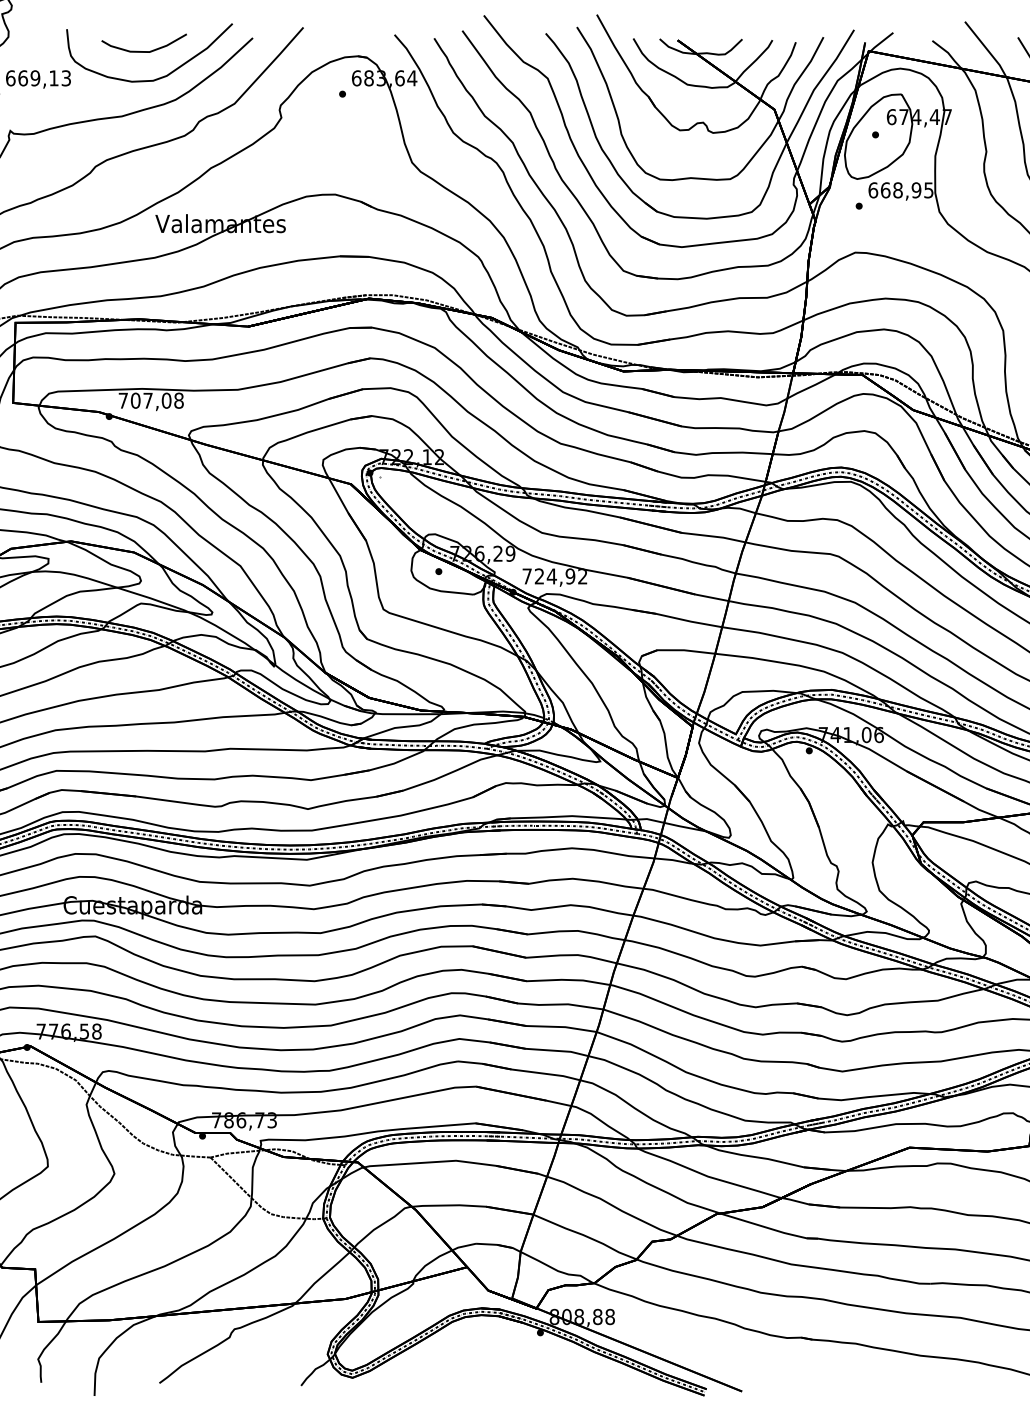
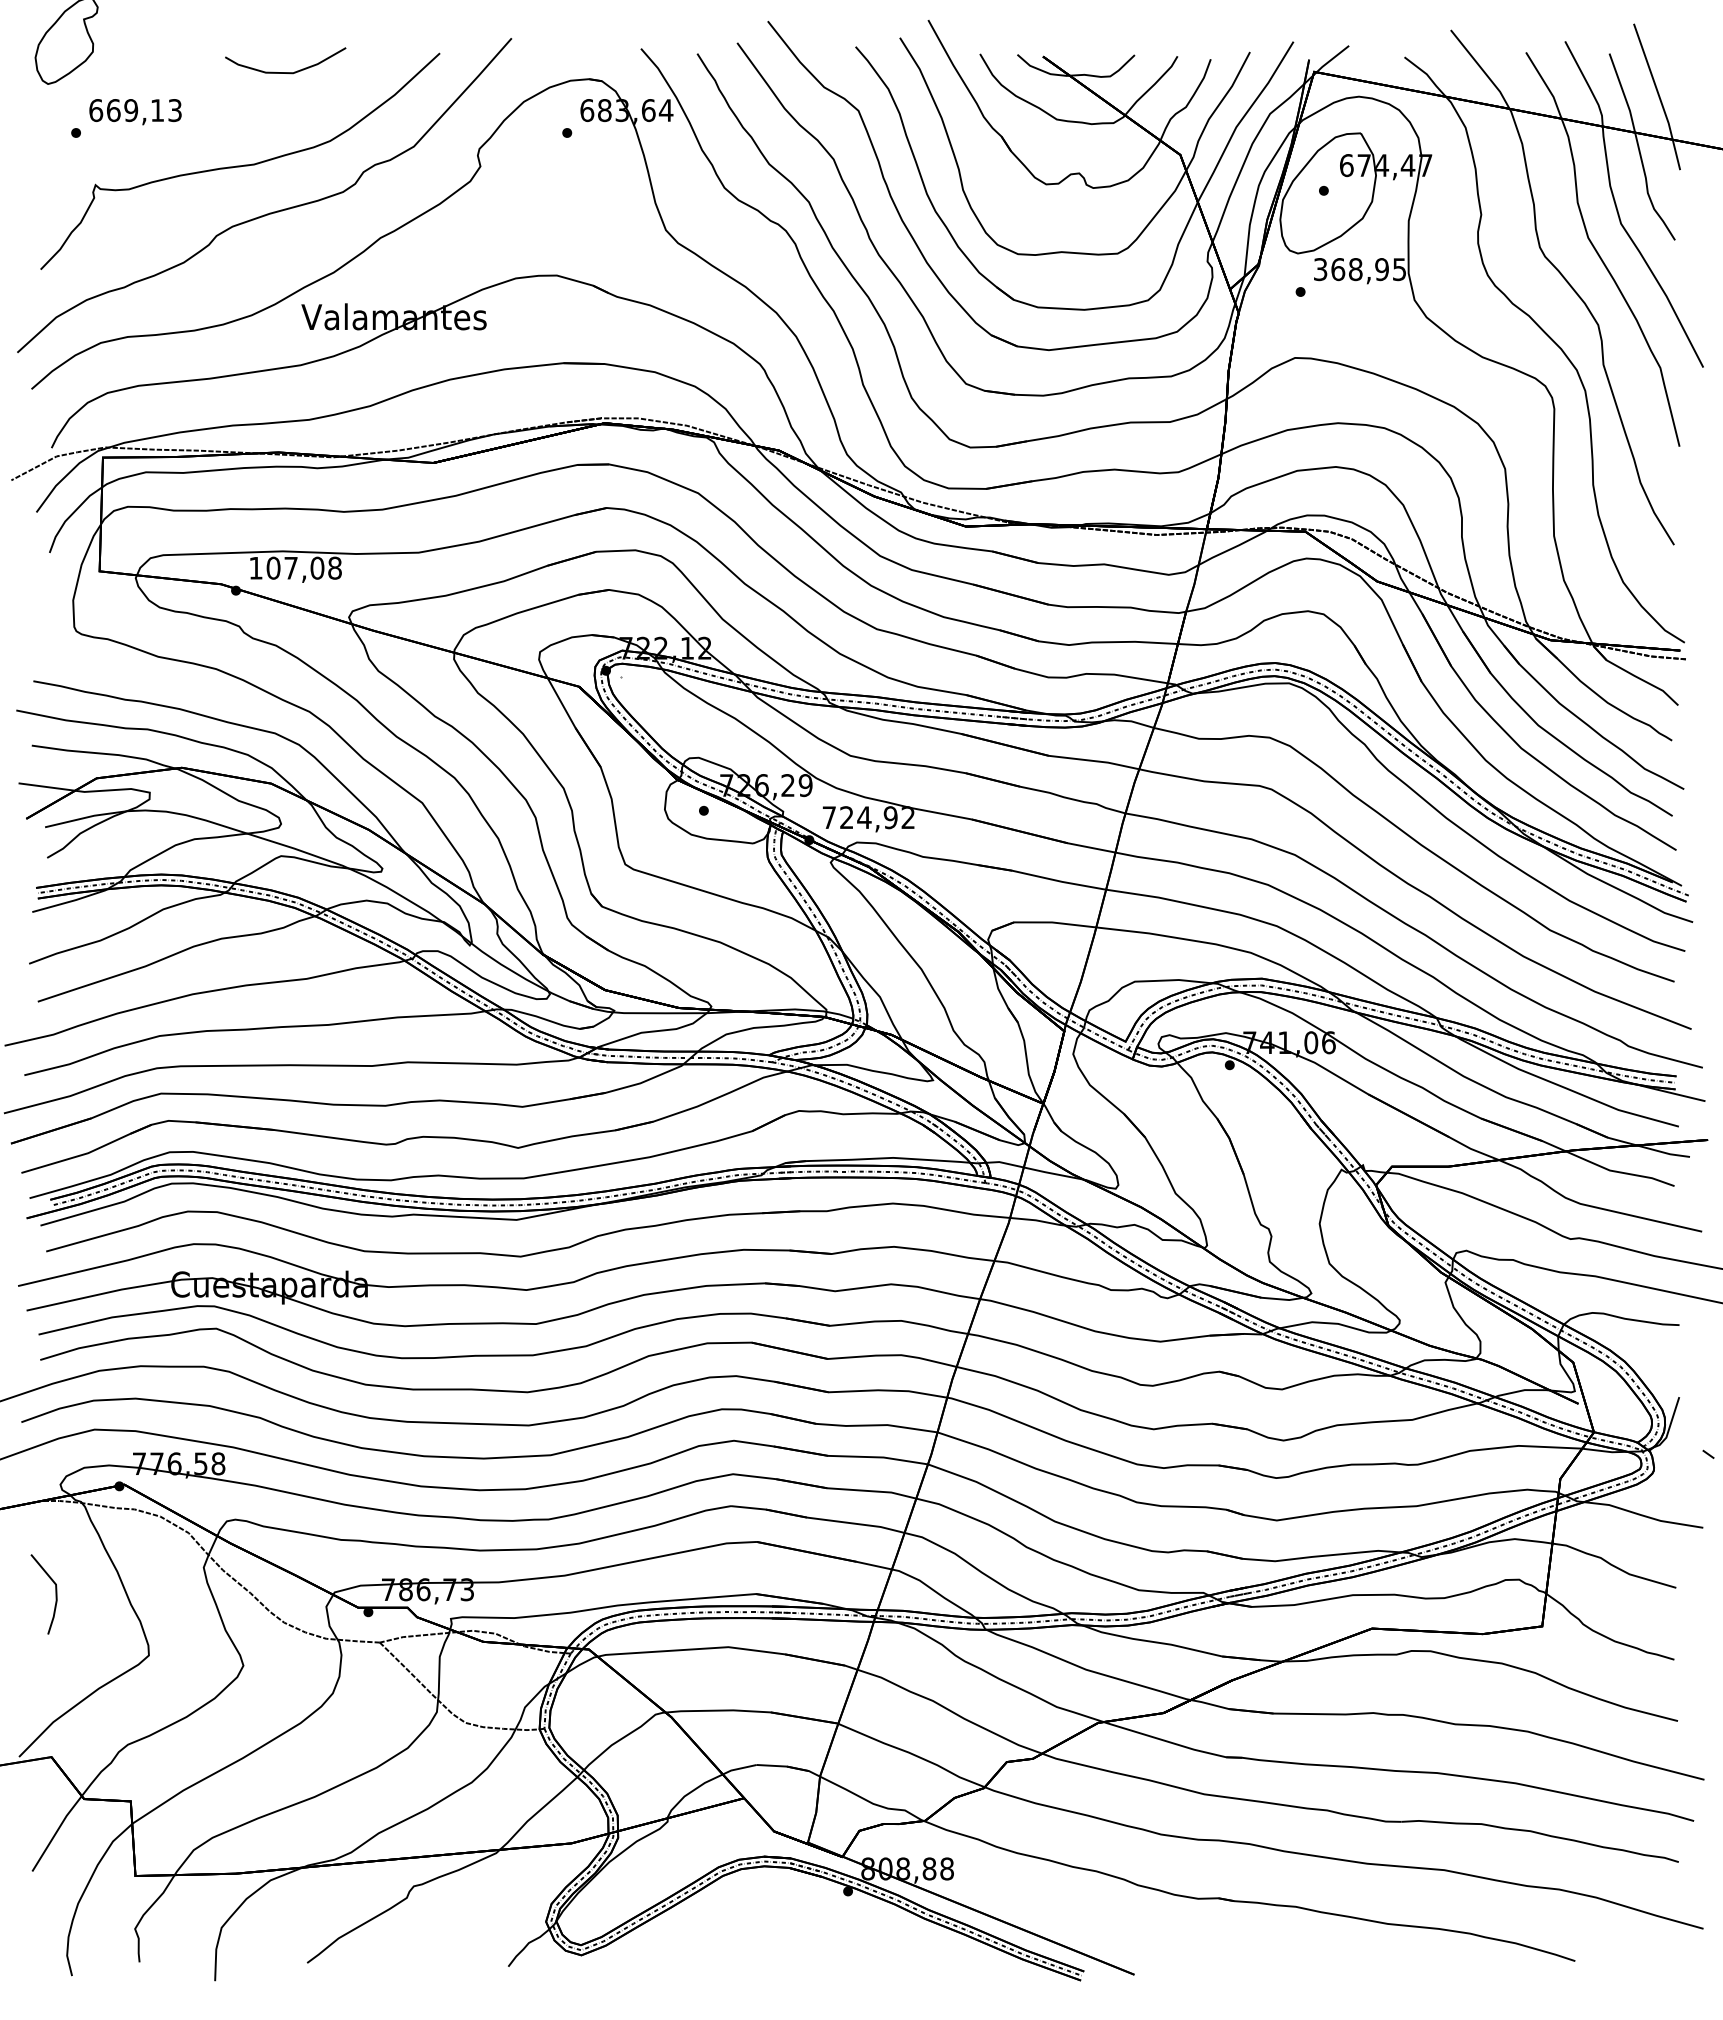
curve: (157, 78) -> (304, 110), removed
text: (873, 190) -> (1320, 269), 668,95 -> 368,95
text: (123, 400) -> (255, 568), 707,08 -> 107,08

